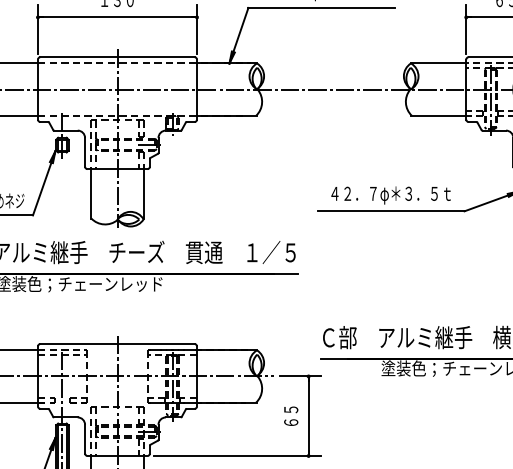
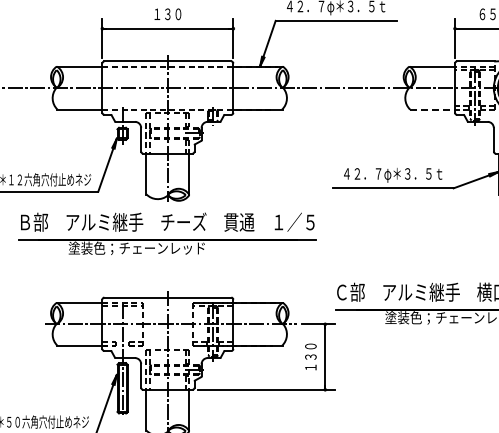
line: (438, 115) -> (432, 109), solid -> dashed
text: (290, 415) -> (310, 356), ６５ -> １３０

